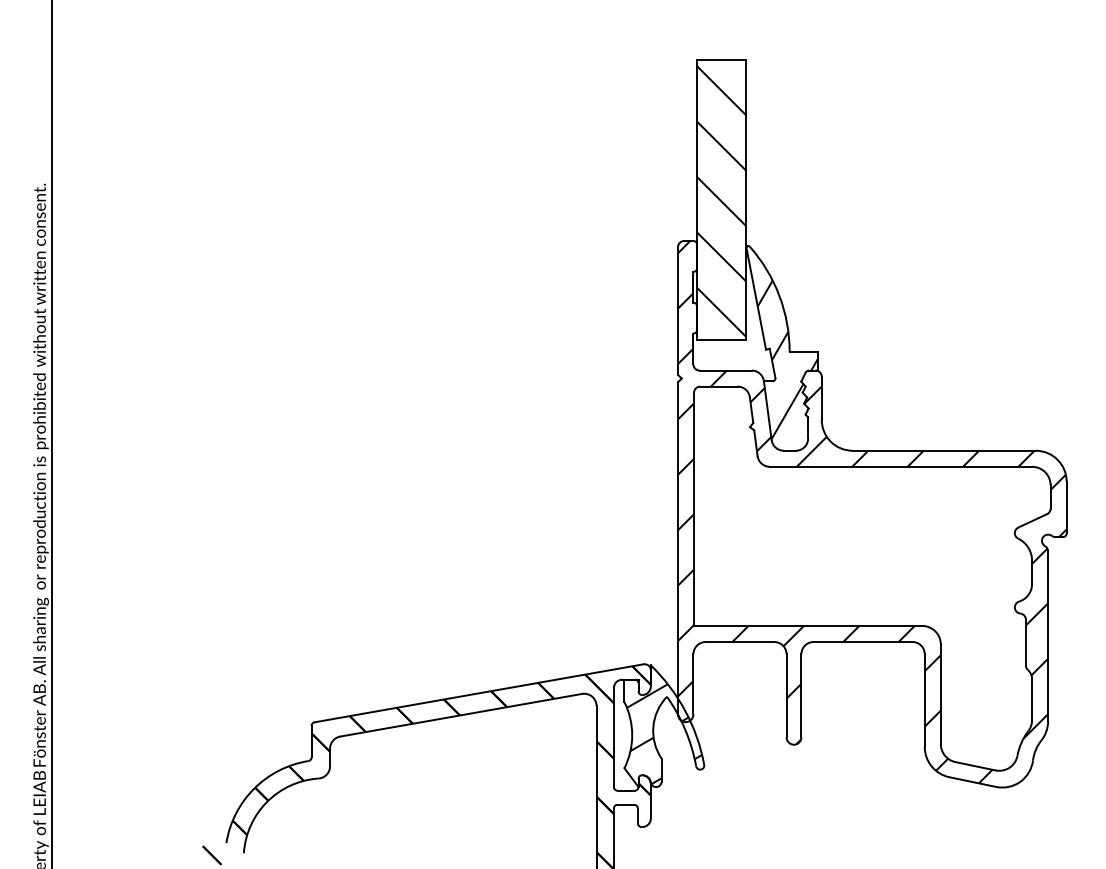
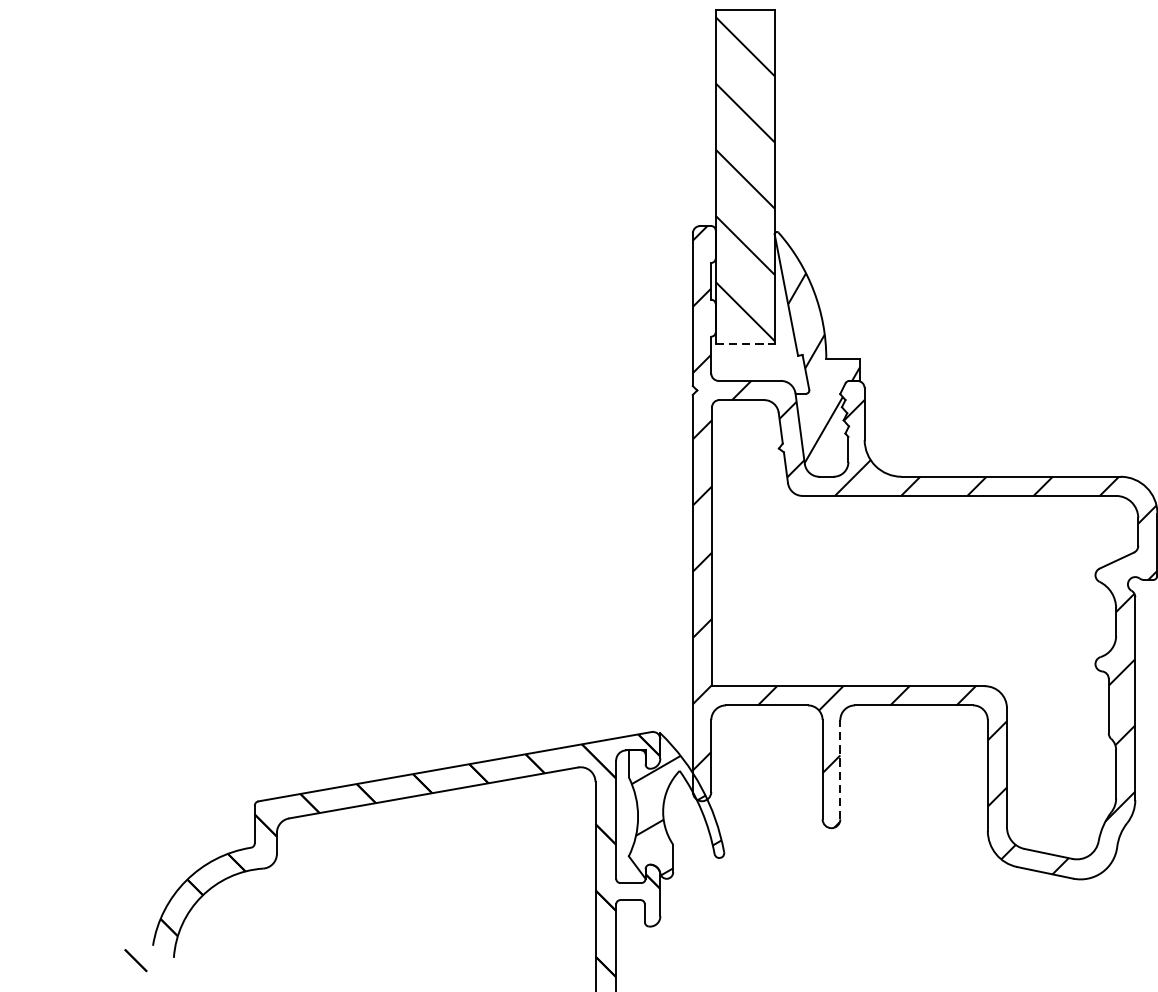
line: (721, 339) -> (744, 343), solid -> dashed
line: (801, 695) -> (840, 769), solid -> dashed

